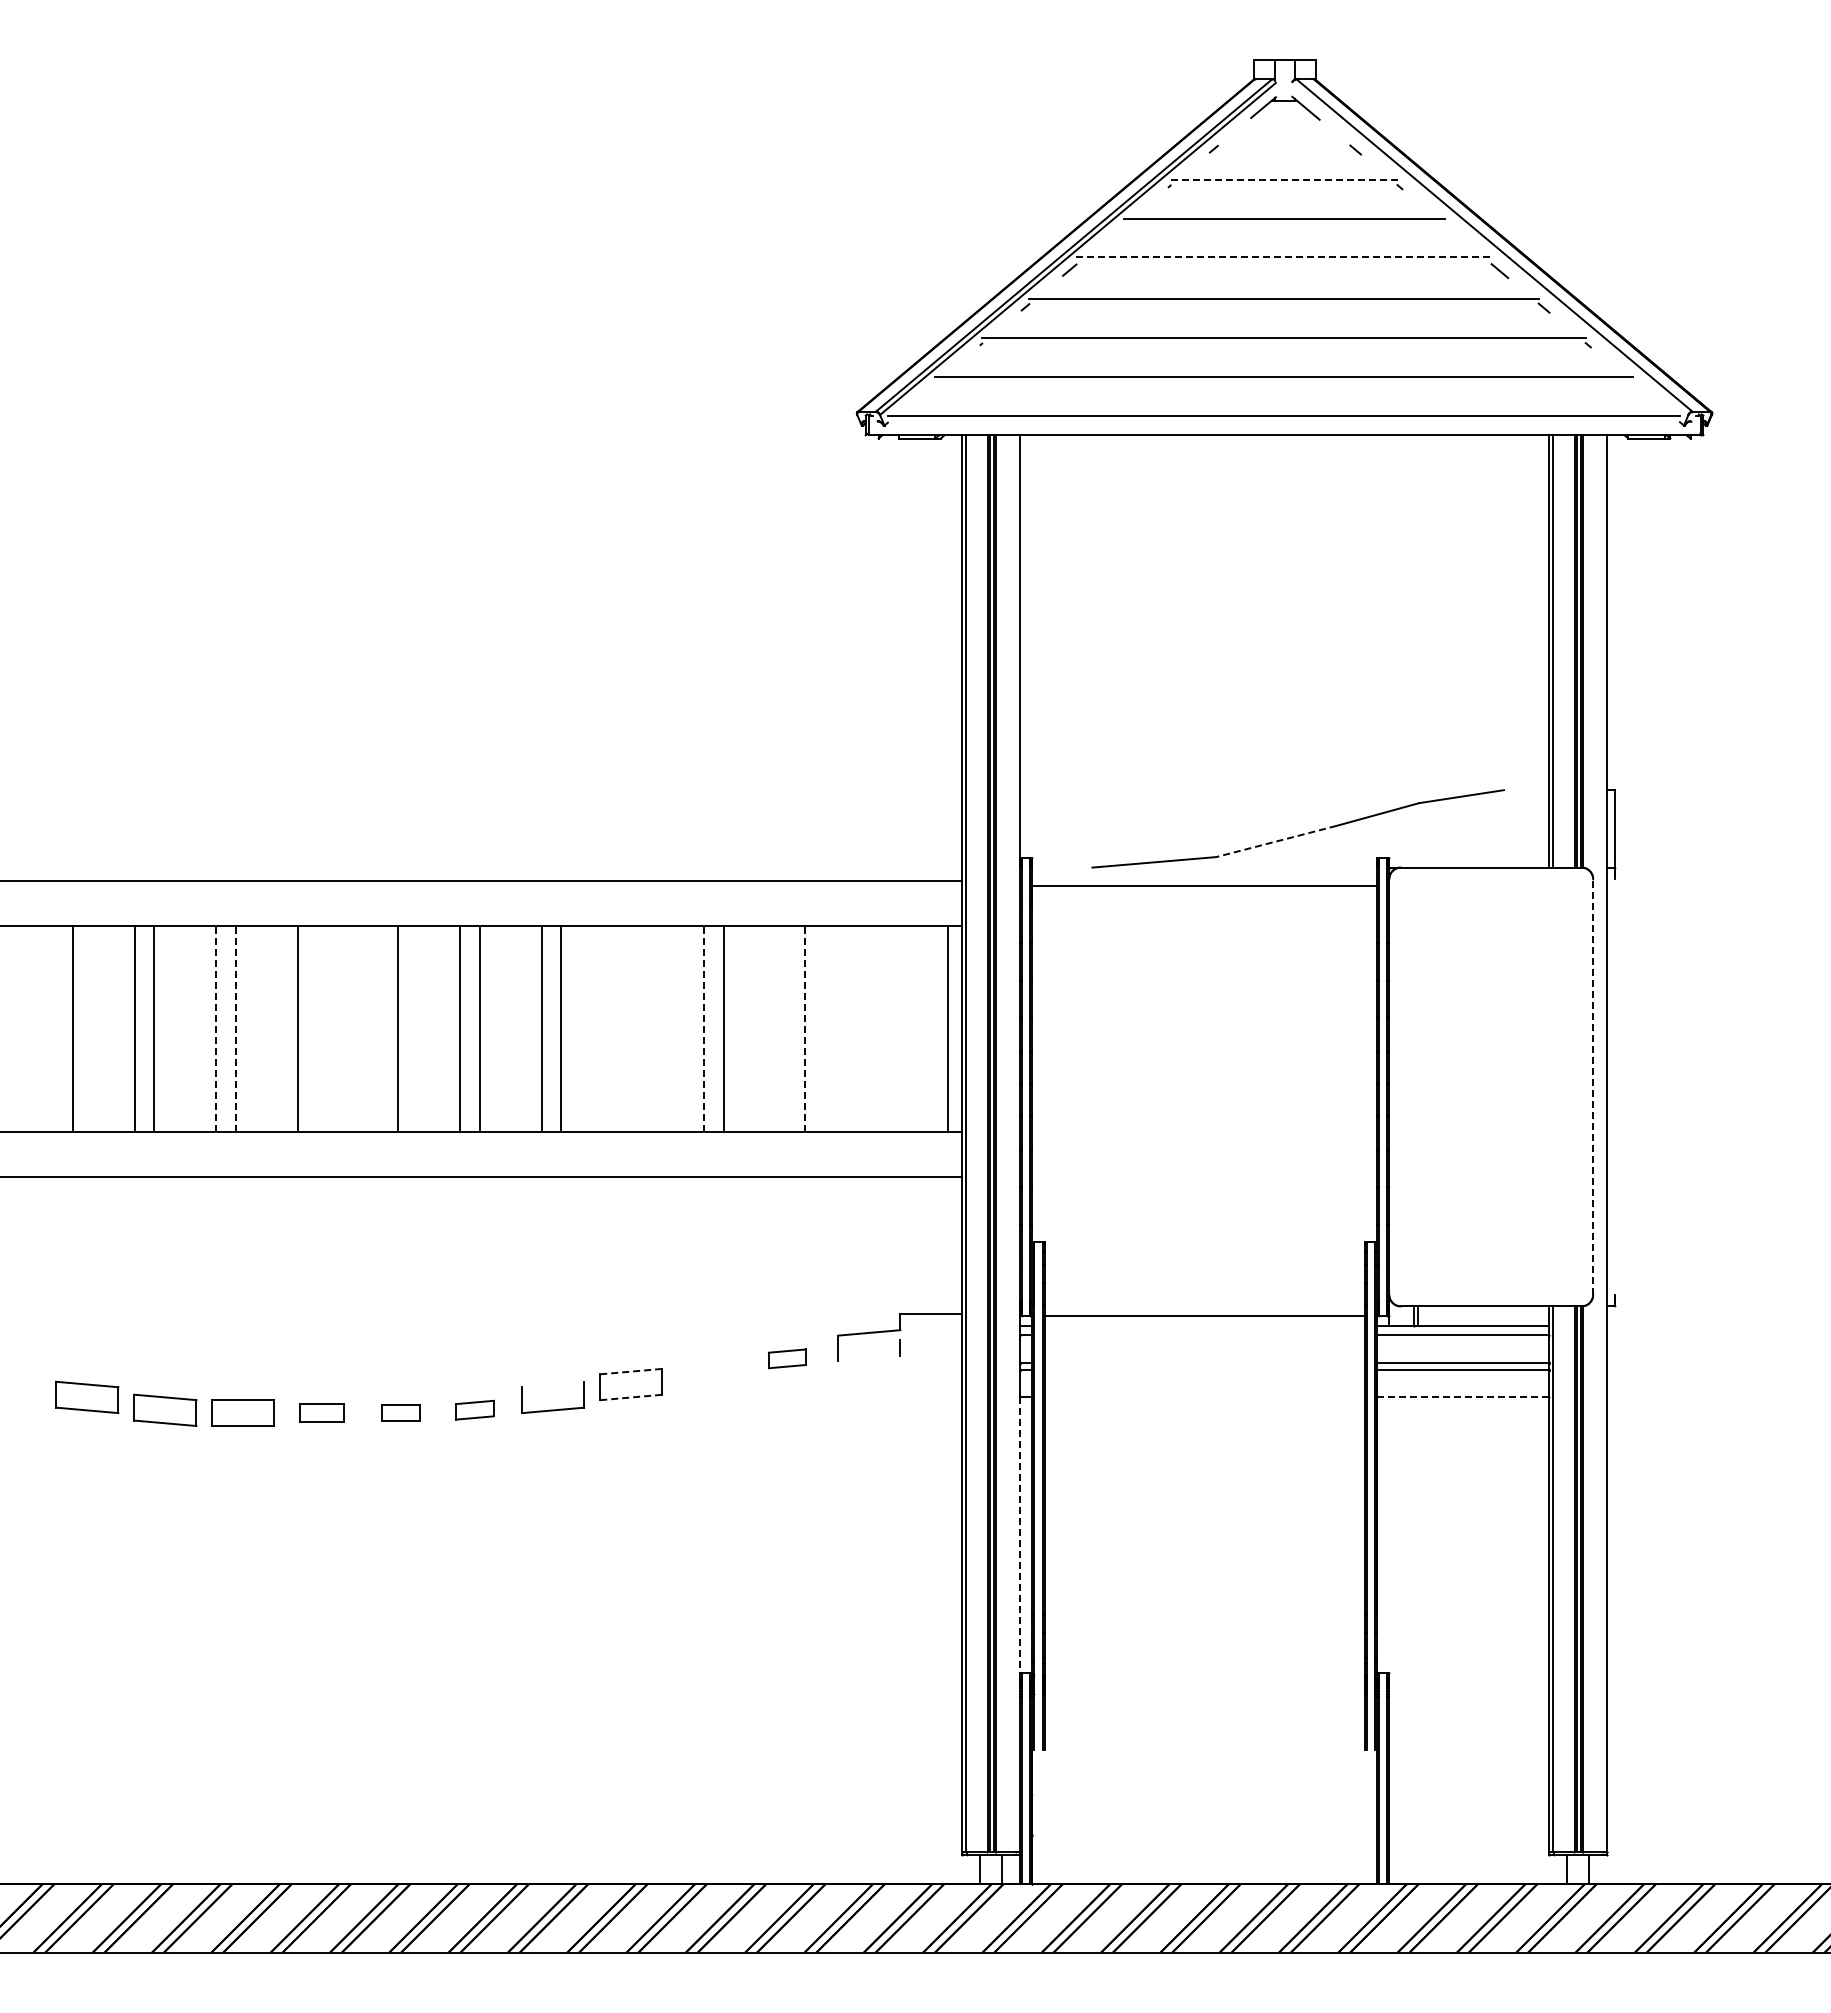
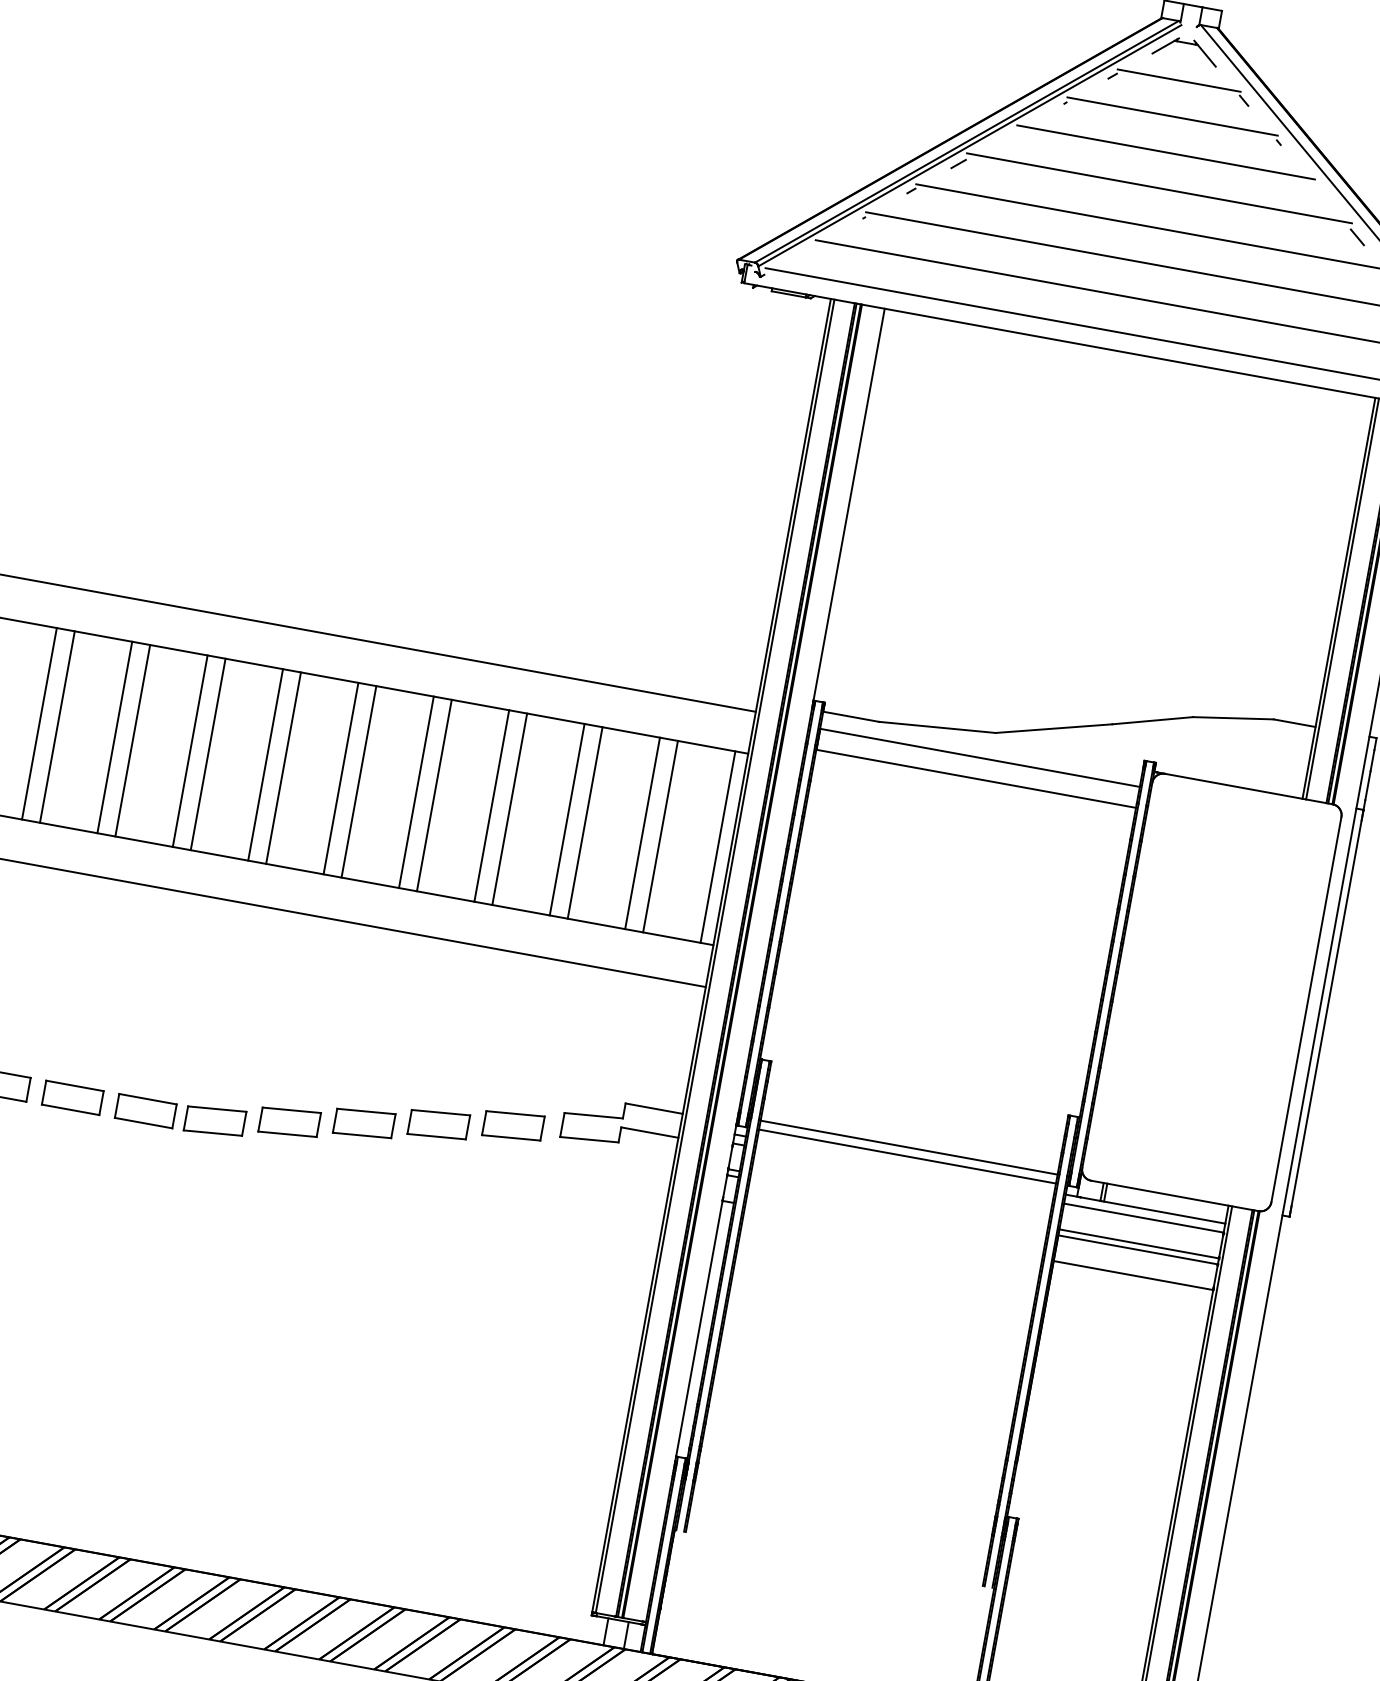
line: (1283, 141) -> (1178, 80), added
line: (1284, 180) -> (1172, 117), dashed -> solid
line: (1284, 257) -> (1159, 188), dashed -> solid
line: (1526, 790) -> (1294, 723), added
line: (1275, 841) -> (1053, 728), dashed -> solid
line: (1062, 867) -> (851, 716), added
line: (1204, 908) -> (976, 778), added
line: (216, 1028) -> (39, 723), dashed -> solid
line: (235, 1028) -> (57, 726), dashed -> solid
line: (317, 1028) -> (133, 740), added
line: (378, 1028) -> (189, 750), added
line: (622, 1028) -> (416, 791), added
line: (642, 1028) -> (434, 795), added
line: (704, 1028) -> (492, 805), dashed -> solid
line: (785, 1028) -> (567, 819), added
line: (804, 1028) -> (584, 822), dashed -> solid
line: (866, 1028) -> (642, 832), added
line: (886, 1028) -> (660, 836), added
line: (1593, 1086) -> (1306, 1009), dashed -> solid
line: (1614, 1086) -> (1326, 1012), added
line: (1204, 1306) -> (908, 1147), added
line: (930, 1339) -> (649, 1132), added
part: (787, 1358) -> (513, 1125), size x1.67
line: (869, 1358) -> (589, 1139), added
line: (631, 1371) -> (366, 1111), dashed -> solid
part: (709, 1371) -> (439, 1124), added
line: (553, 1384) -> (292, 1110), added
line: (631, 1397) -> (362, 1135), dashed -> solid
line: (1462, 1397) -> (1132, 1275), dashed -> solid
part: (474, 1409) -> (214, 1120), size x1.67
part: (321, 1412) -> (72, 1097), size x1.43
part: (400, 1412) -> (145, 1110), size x1.67
line: (1020, 1535) -> (699, 1329), dashed -> solid

